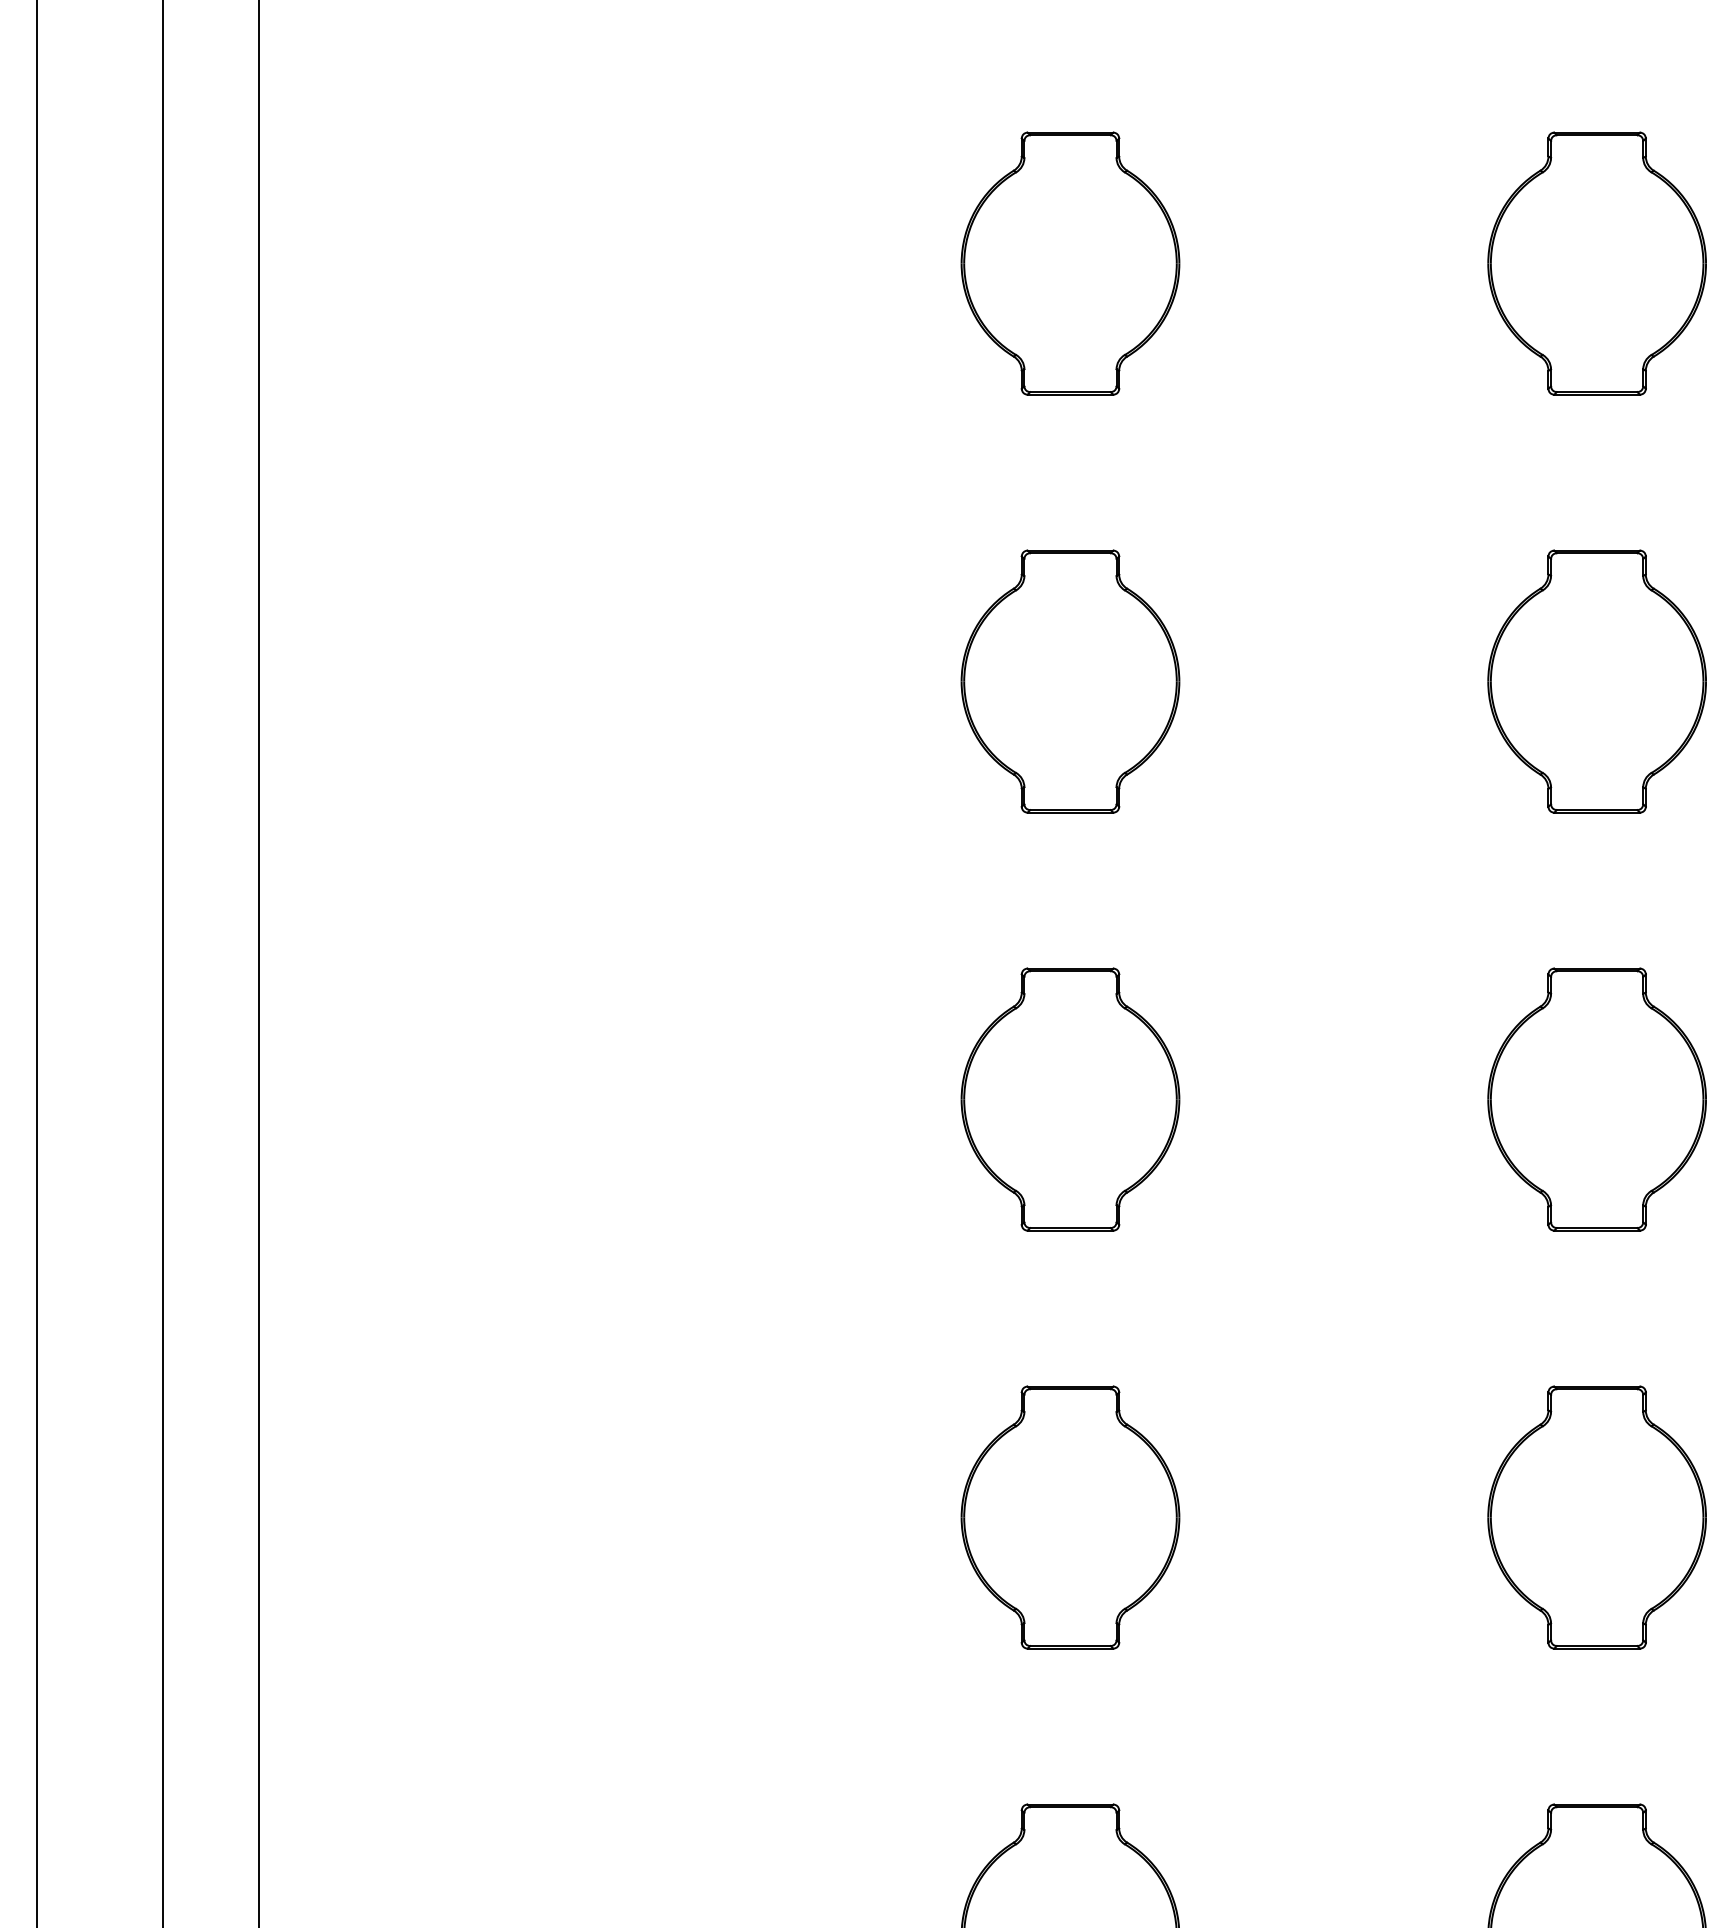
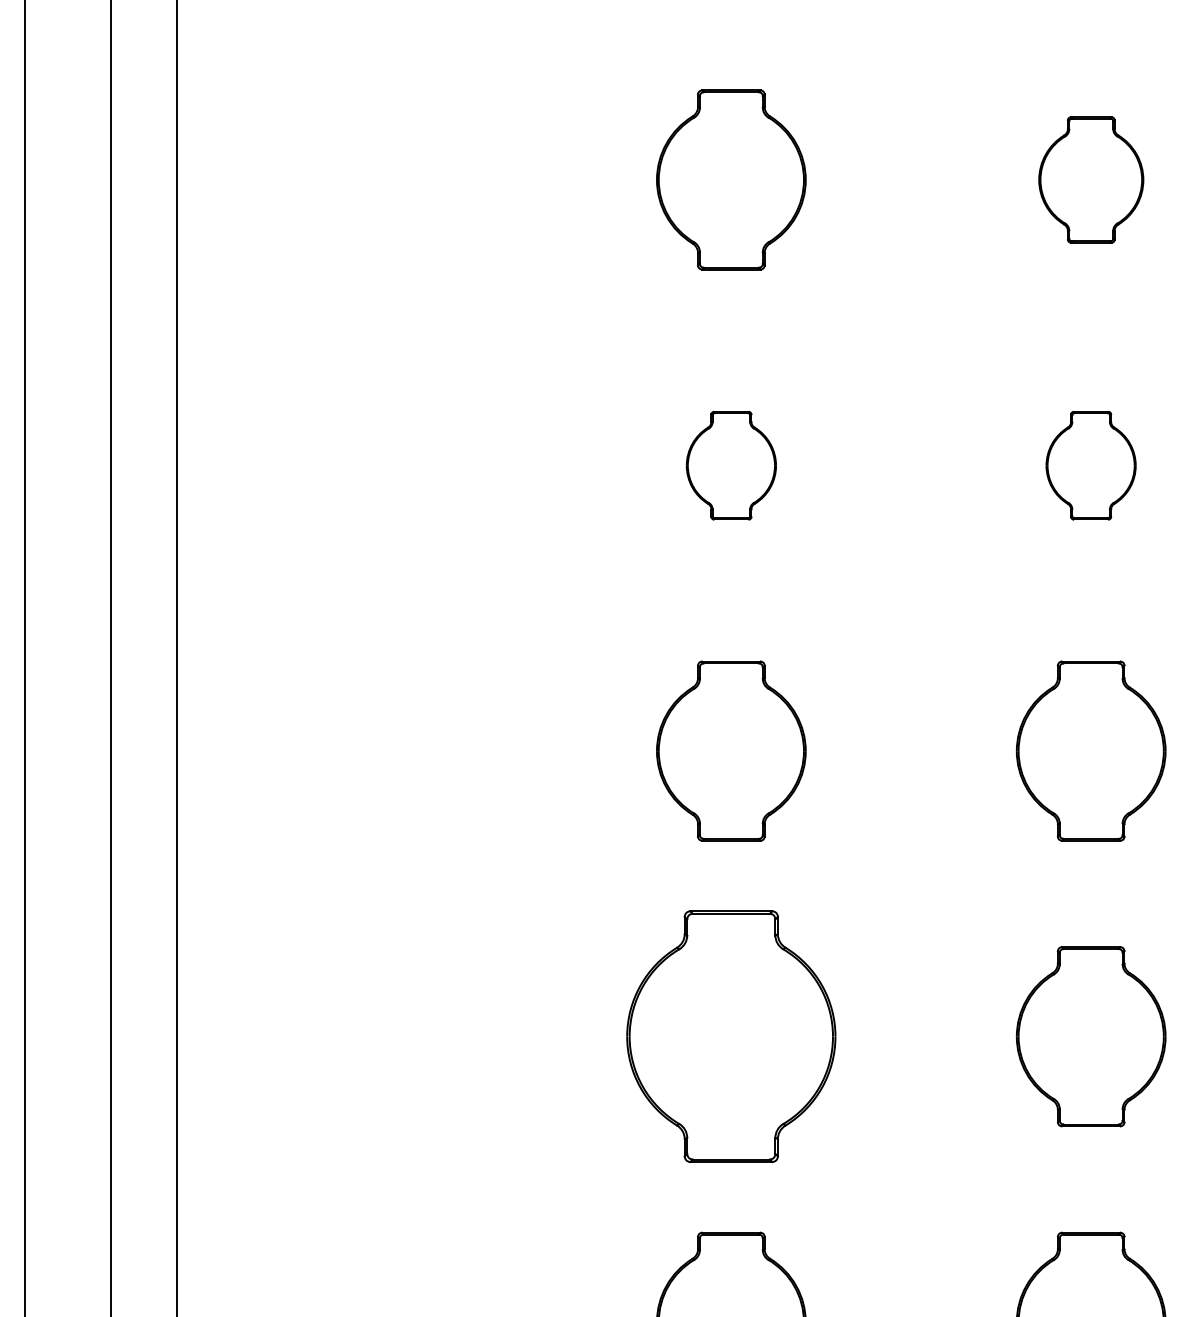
part: (1597, 262) -> (1091, 179), size x0.7
part: (1070, 681) -> (731, 465), size x0.6
part: (1596, 681) -> (1090, 465), size x0.6
part: (1070, 1517) -> (731, 1036), size x1.4

